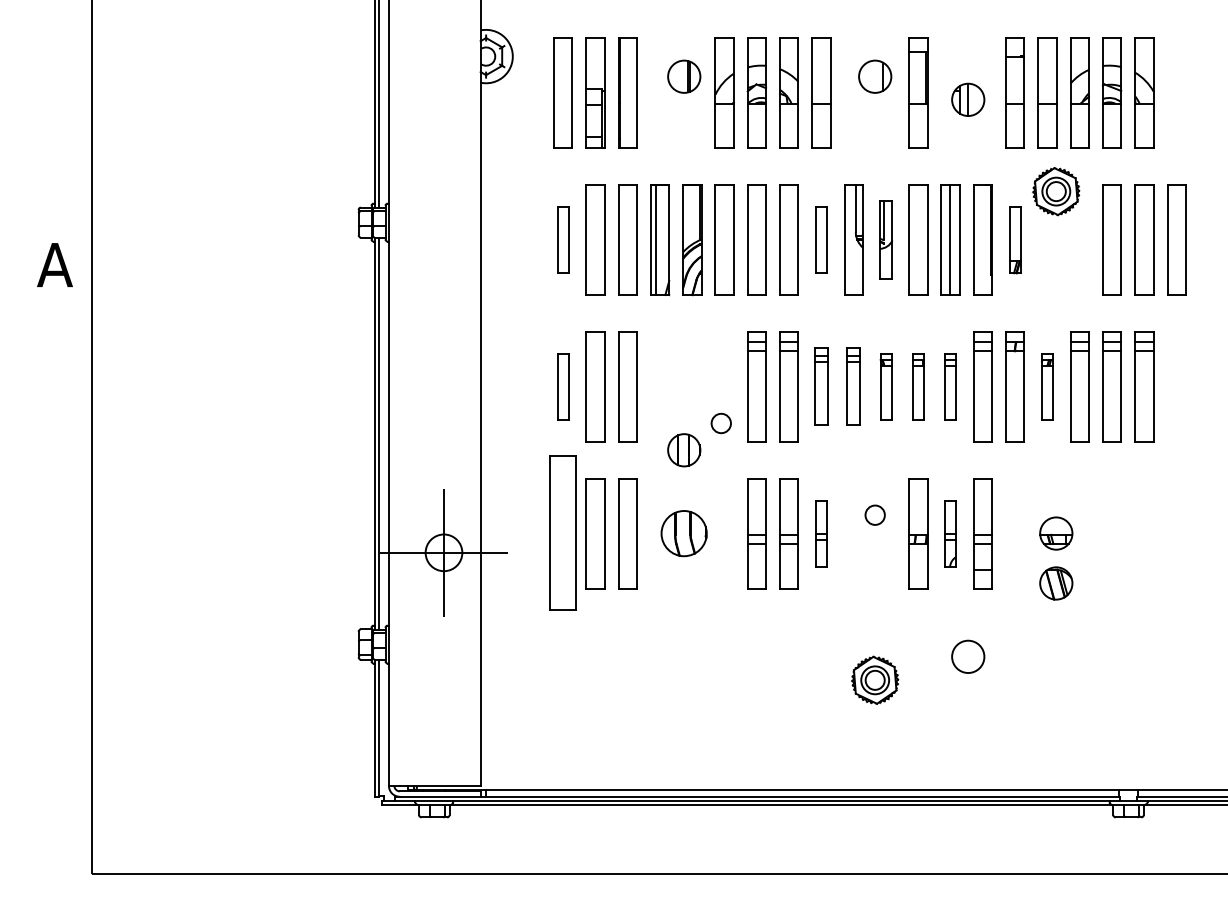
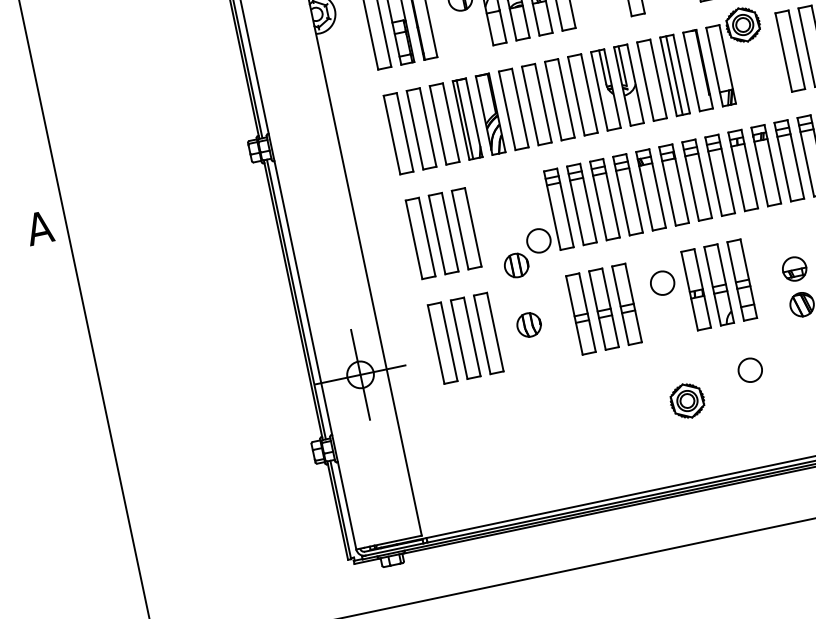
part: (562, 239) -> (398, 133), size x1.67
part: (821, 239) -> (582, 94), size x1.67
part: (885, 239) -> (628, 84), size x1.43
part: (1014, 240) -> (720, 66), size x1.67
part: (562, 386) -> (420, 238), size x1.67
part: (821, 386) -> (604, 199), size x1.43
part: (853, 386) -> (627, 194), size x1.43
part: (885, 386) -> (650, 189), size x1.67
part: (918, 386) -> (674, 184), size x1.67
part: (950, 386) -> (697, 180), size x1.67
part: (1047, 386) -> (766, 165), size x1.67
circle: (721, 423) -> (539, 240), size x1.67
circle: (875, 515) -> (662, 283), size x1.67
part: (562, 533) -> (442, 343), size x0.71
part: (684, 533) -> (529, 324), size x0.71
part: (821, 533) -> (627, 304), size x1.67
part: (950, 533) -> (719, 284), size x1.67

